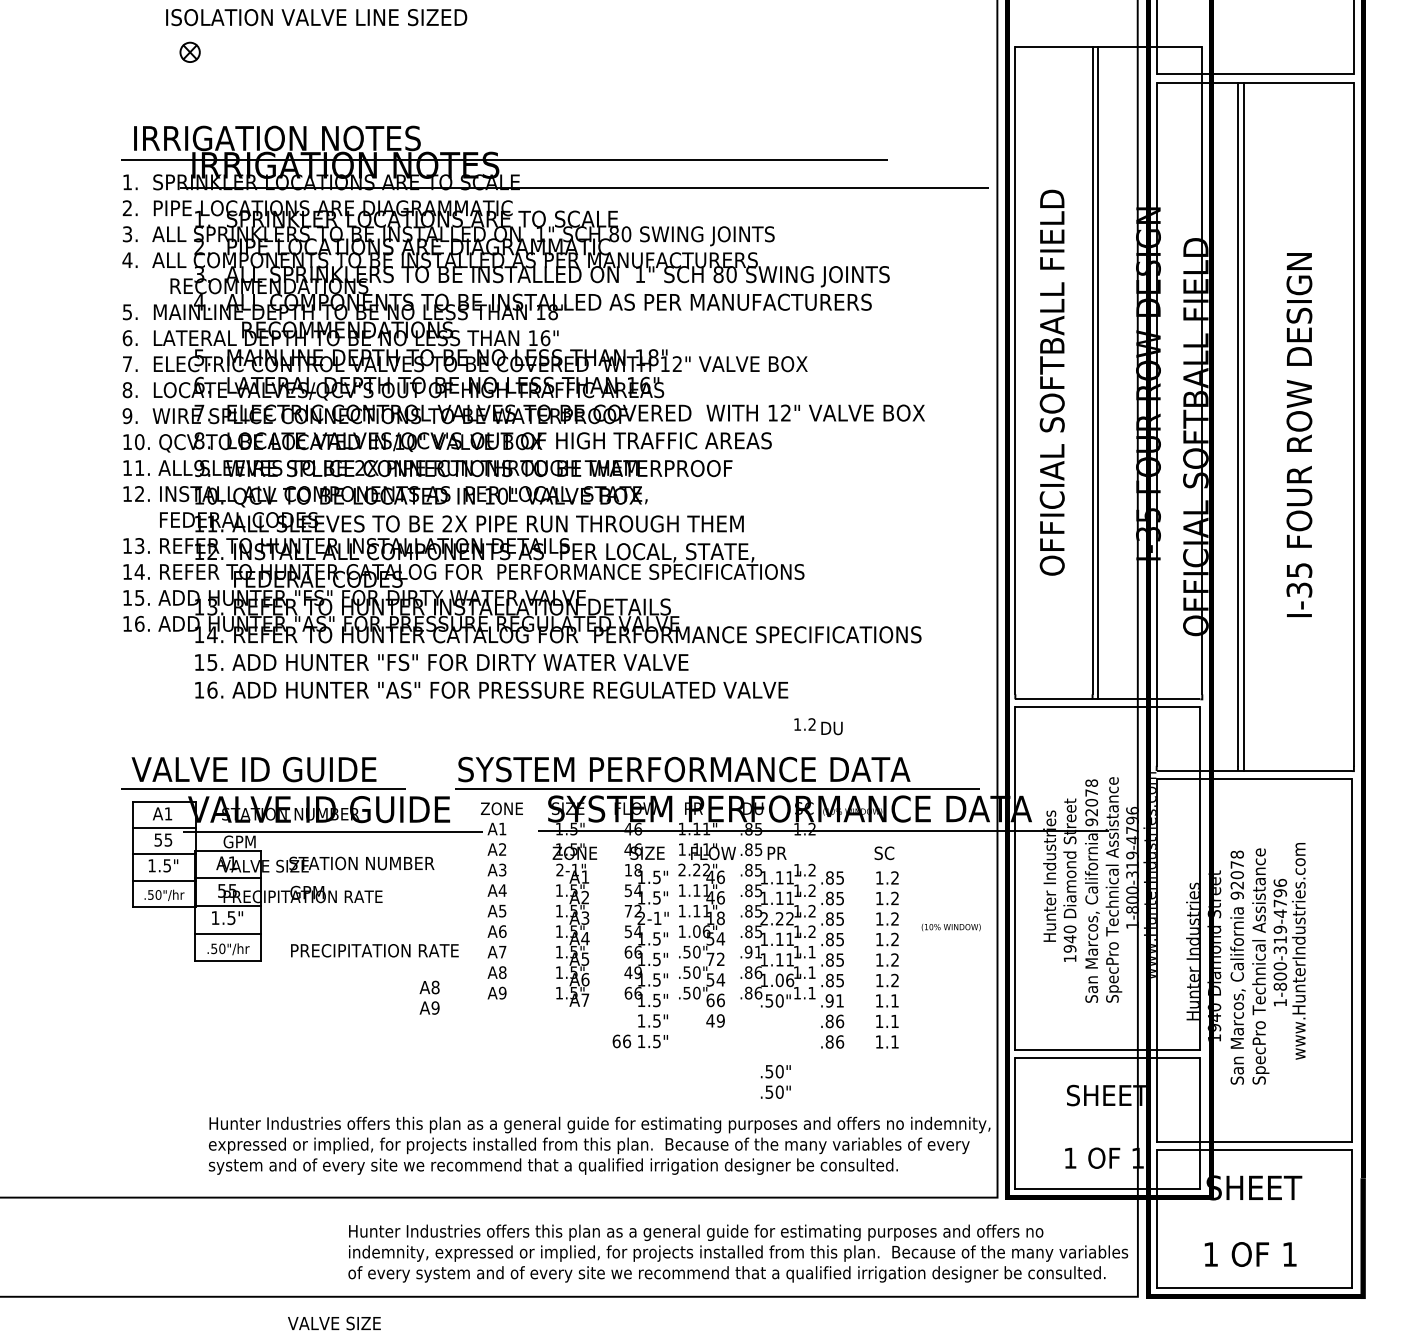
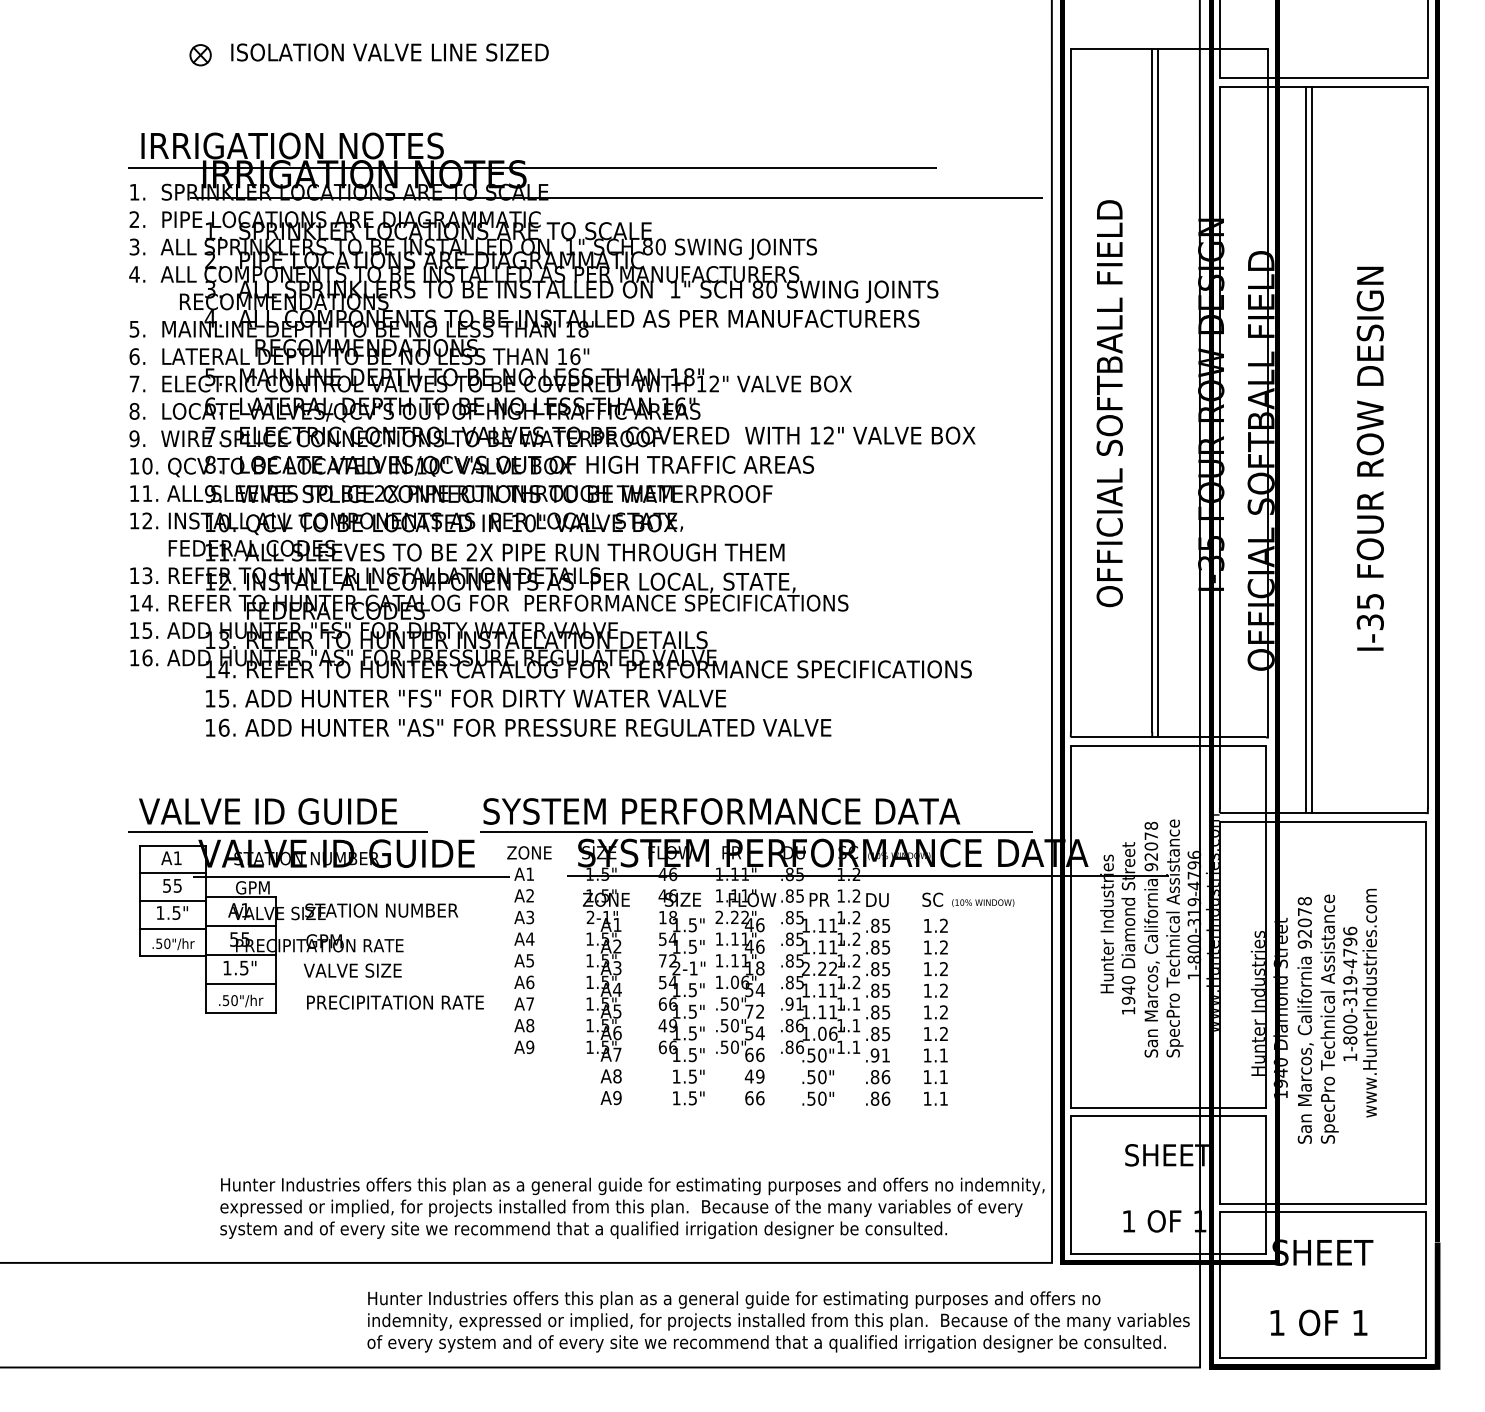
text: (316, 17) -> (389, 52), moved
text: (817, 726) -> (862, 898), moved
text: (951, 926) -> (983, 902), moved
text: (428, 998) -> (610, 1087), moved
text: (621, 1041) -> (754, 1098), moved
text: (775, 1081) -> (817, 1087), moved
text: (334, 1323) -> (352, 970), moved

